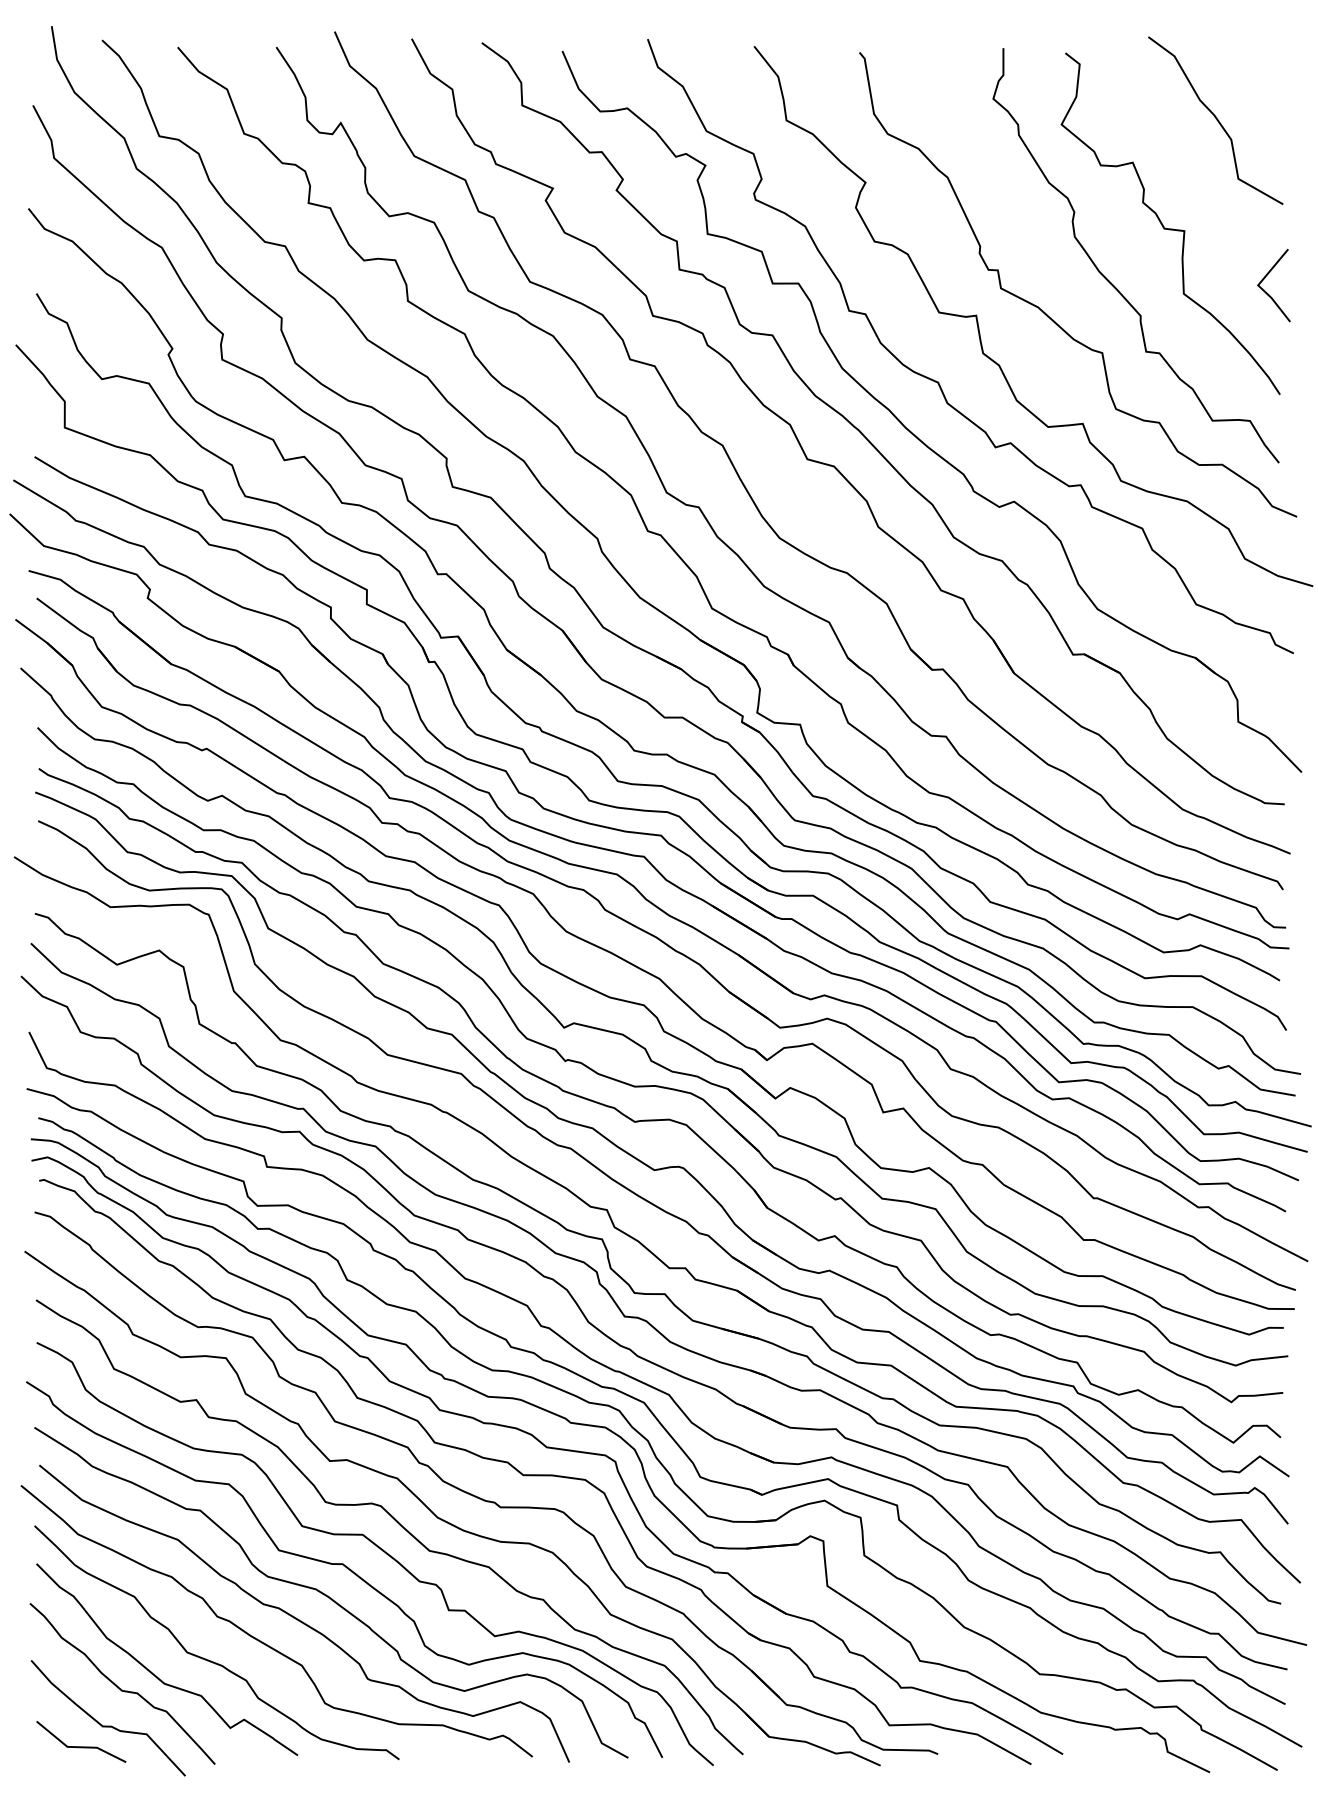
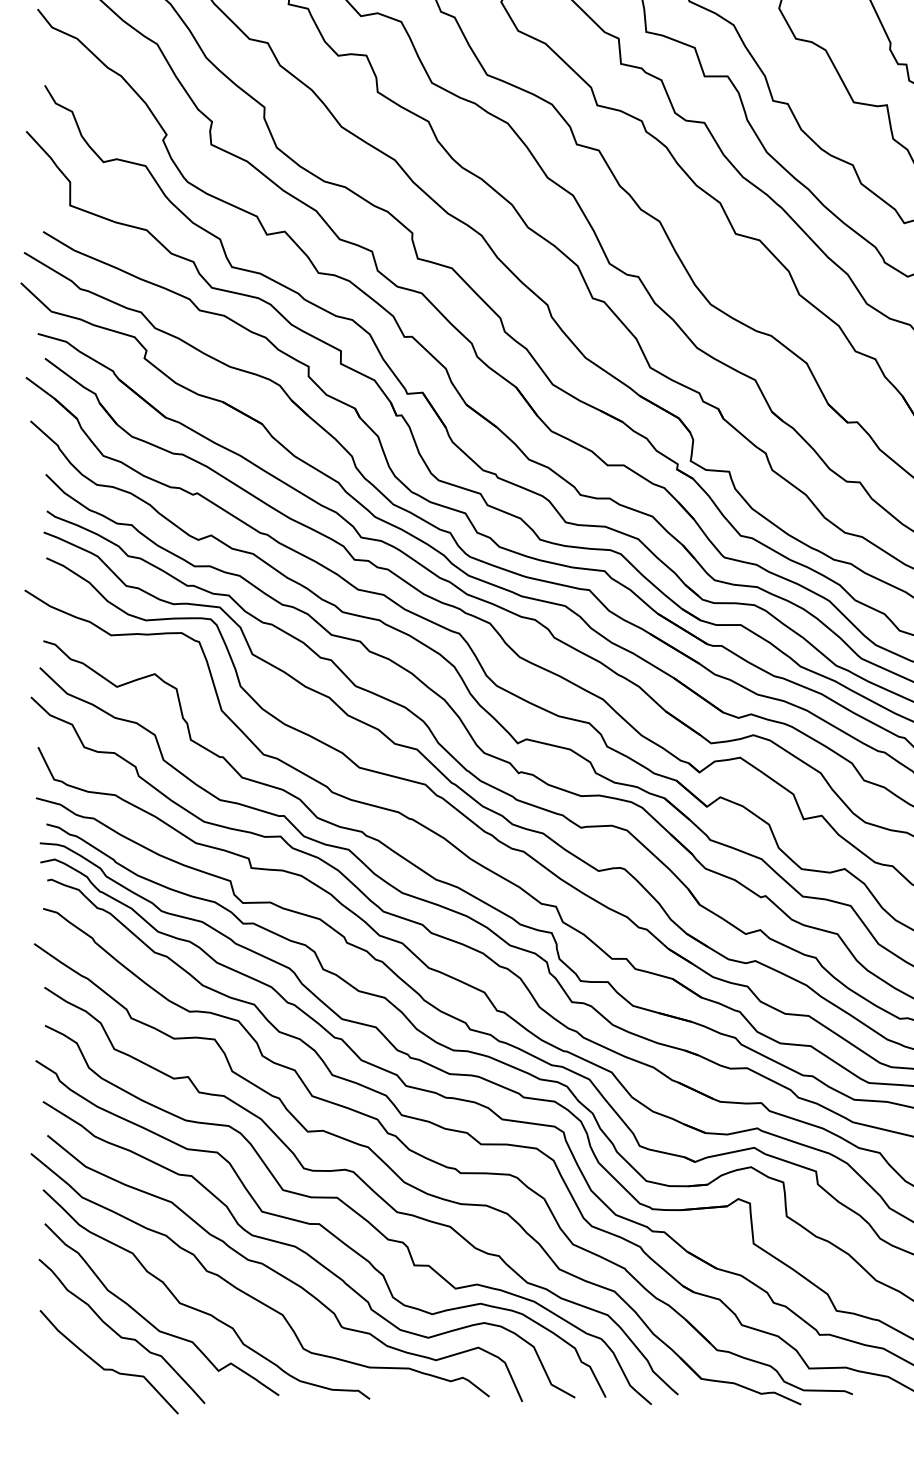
line: (81, 1746) -> (85, 1387), removed

